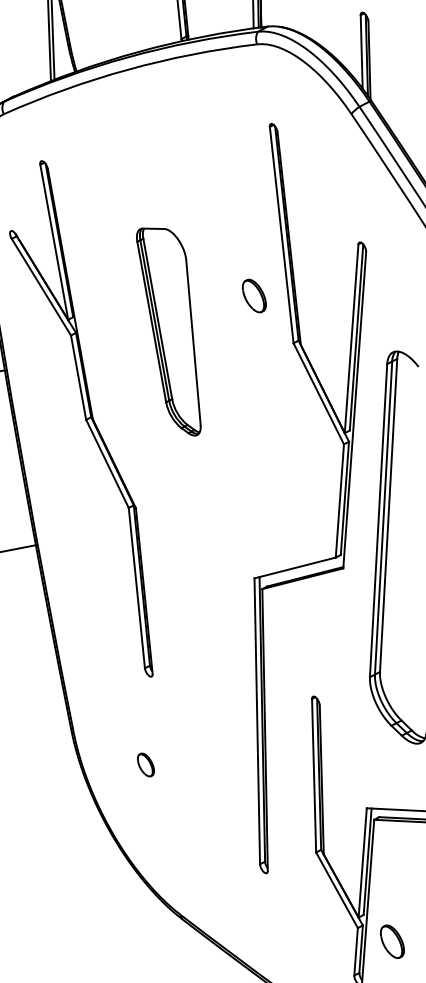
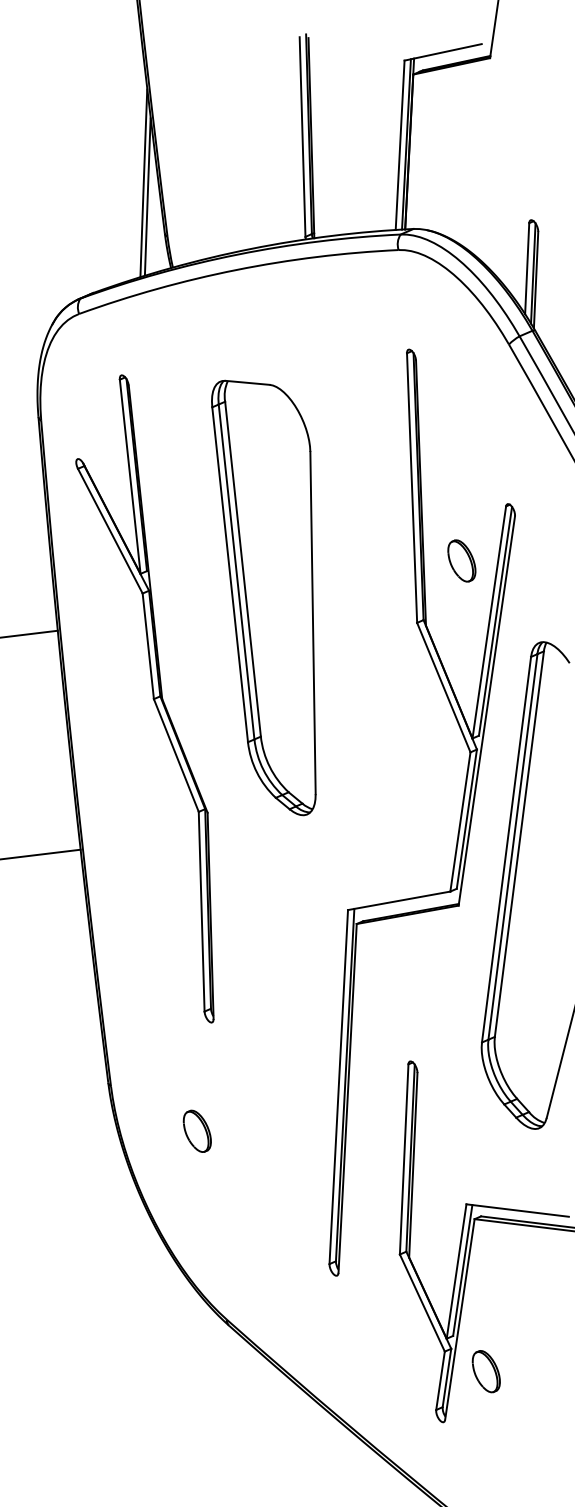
part: (254, 295) -> (461, 560), moved
part: (168, 331) -> (263, 597), size x1.67
part: (145, 764) -> (196, 1130), size x1.43

